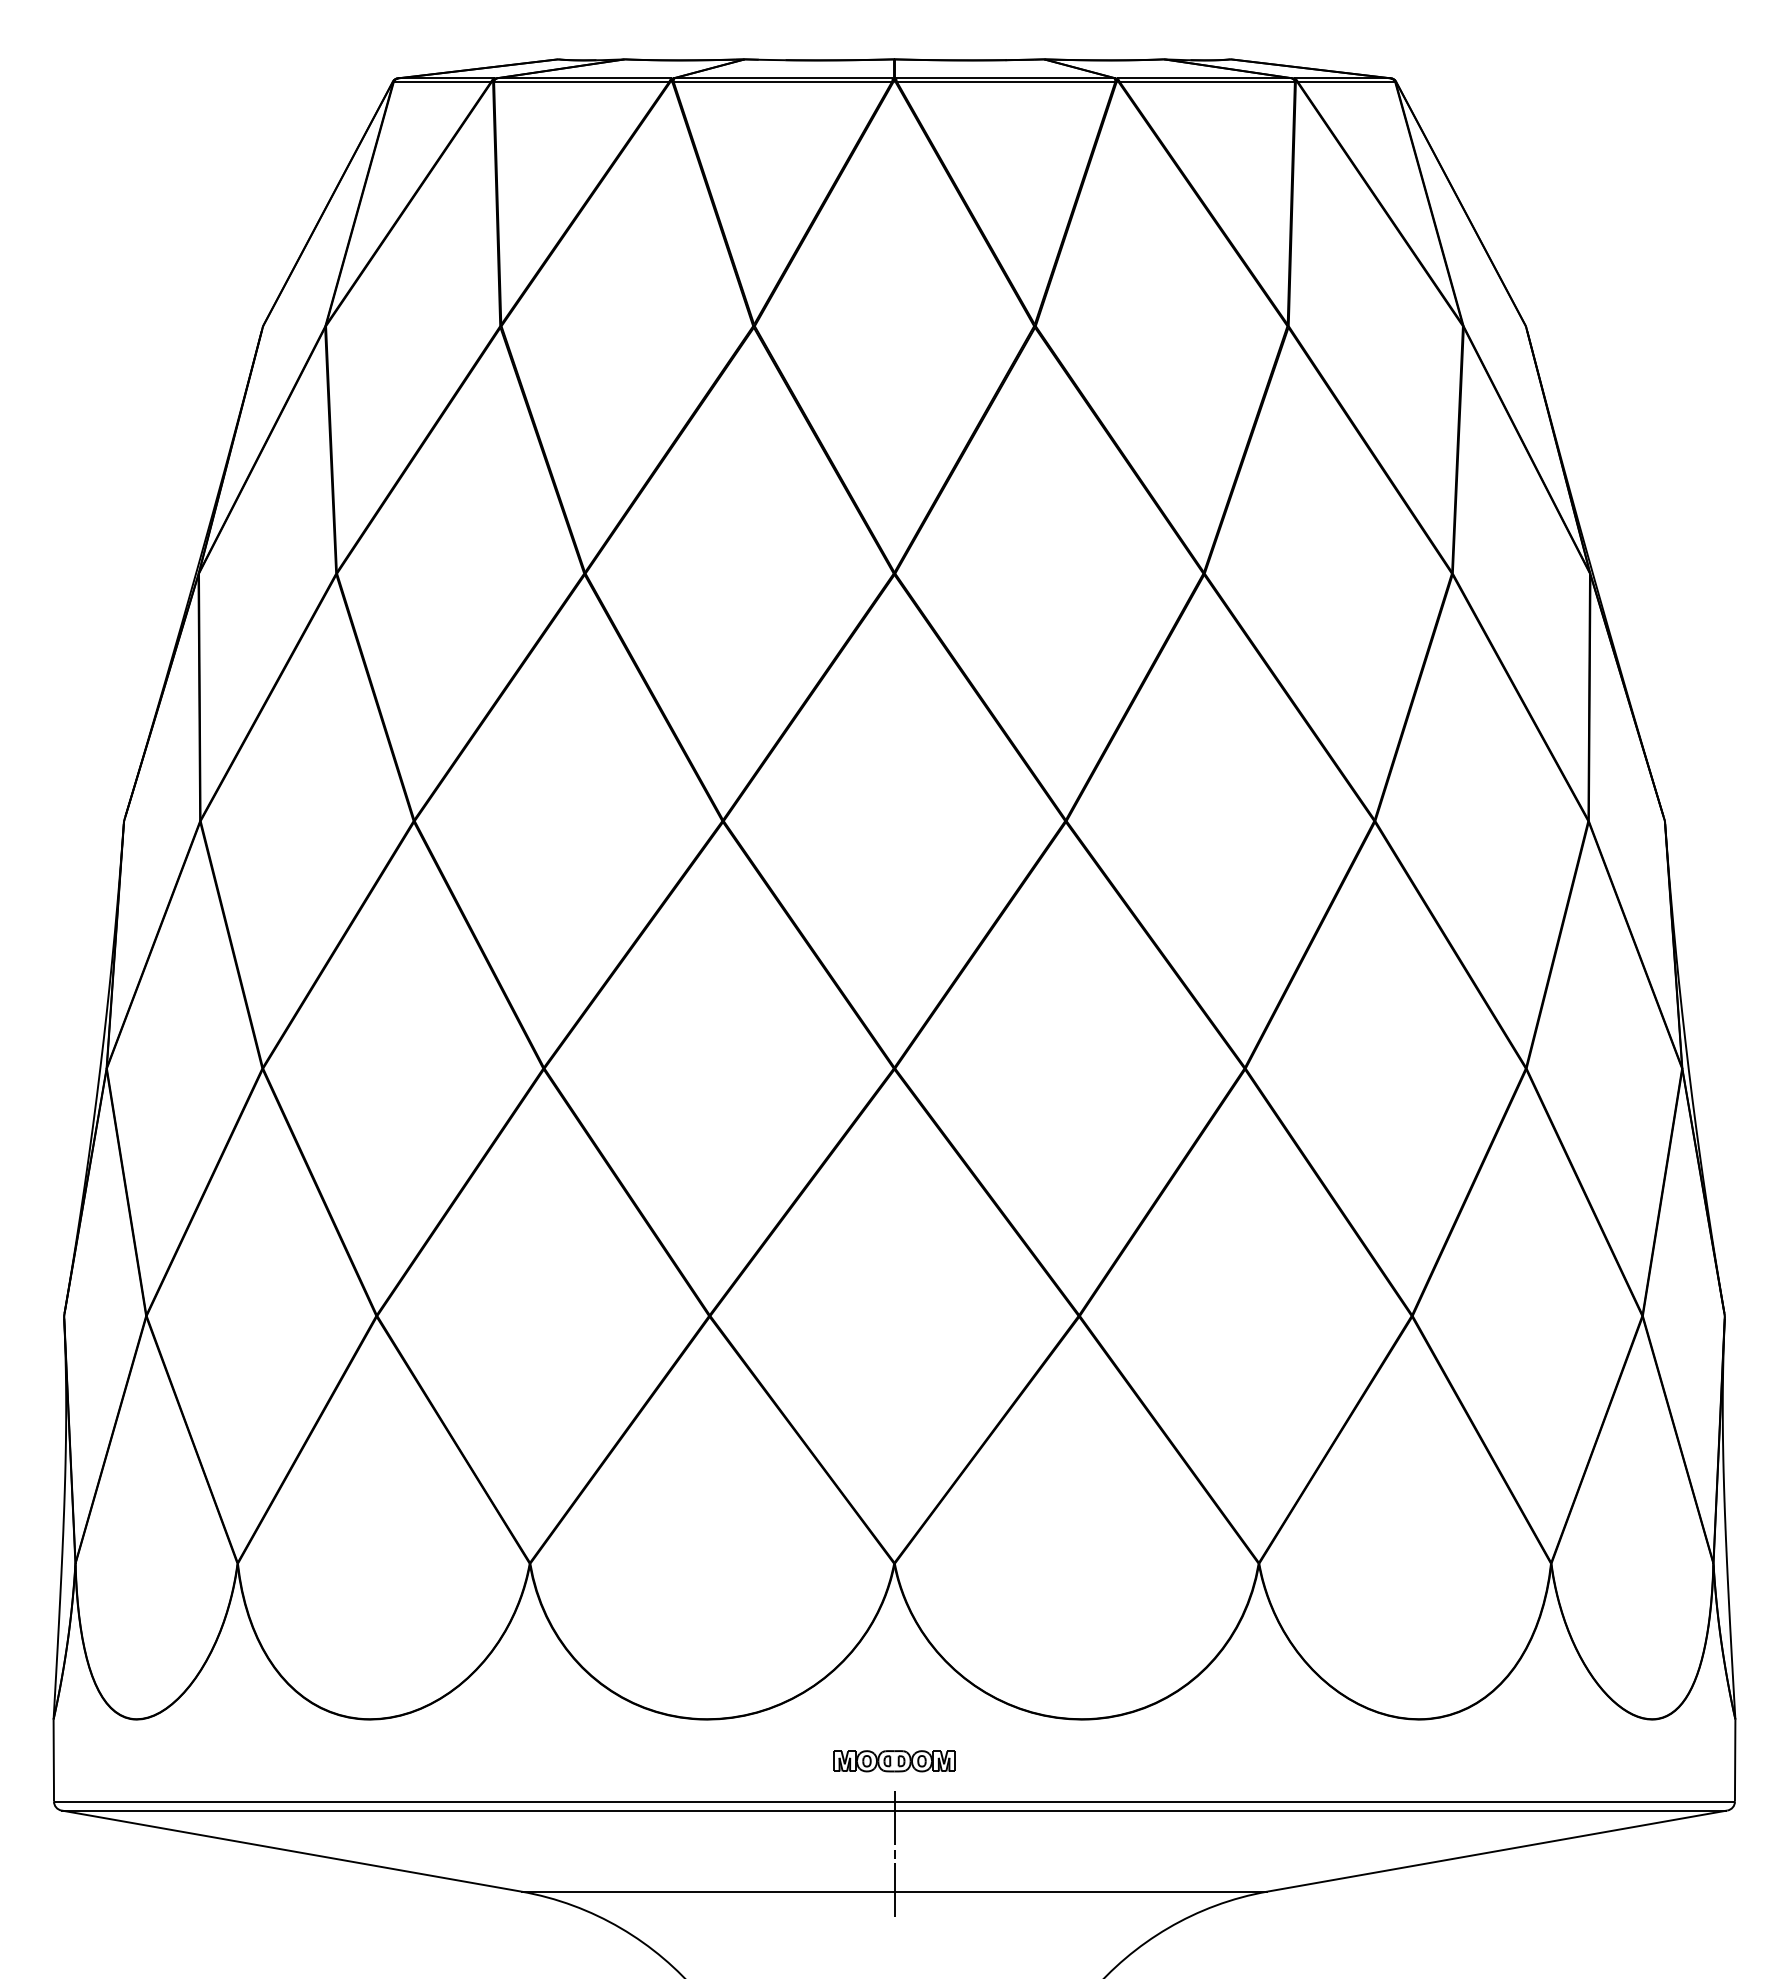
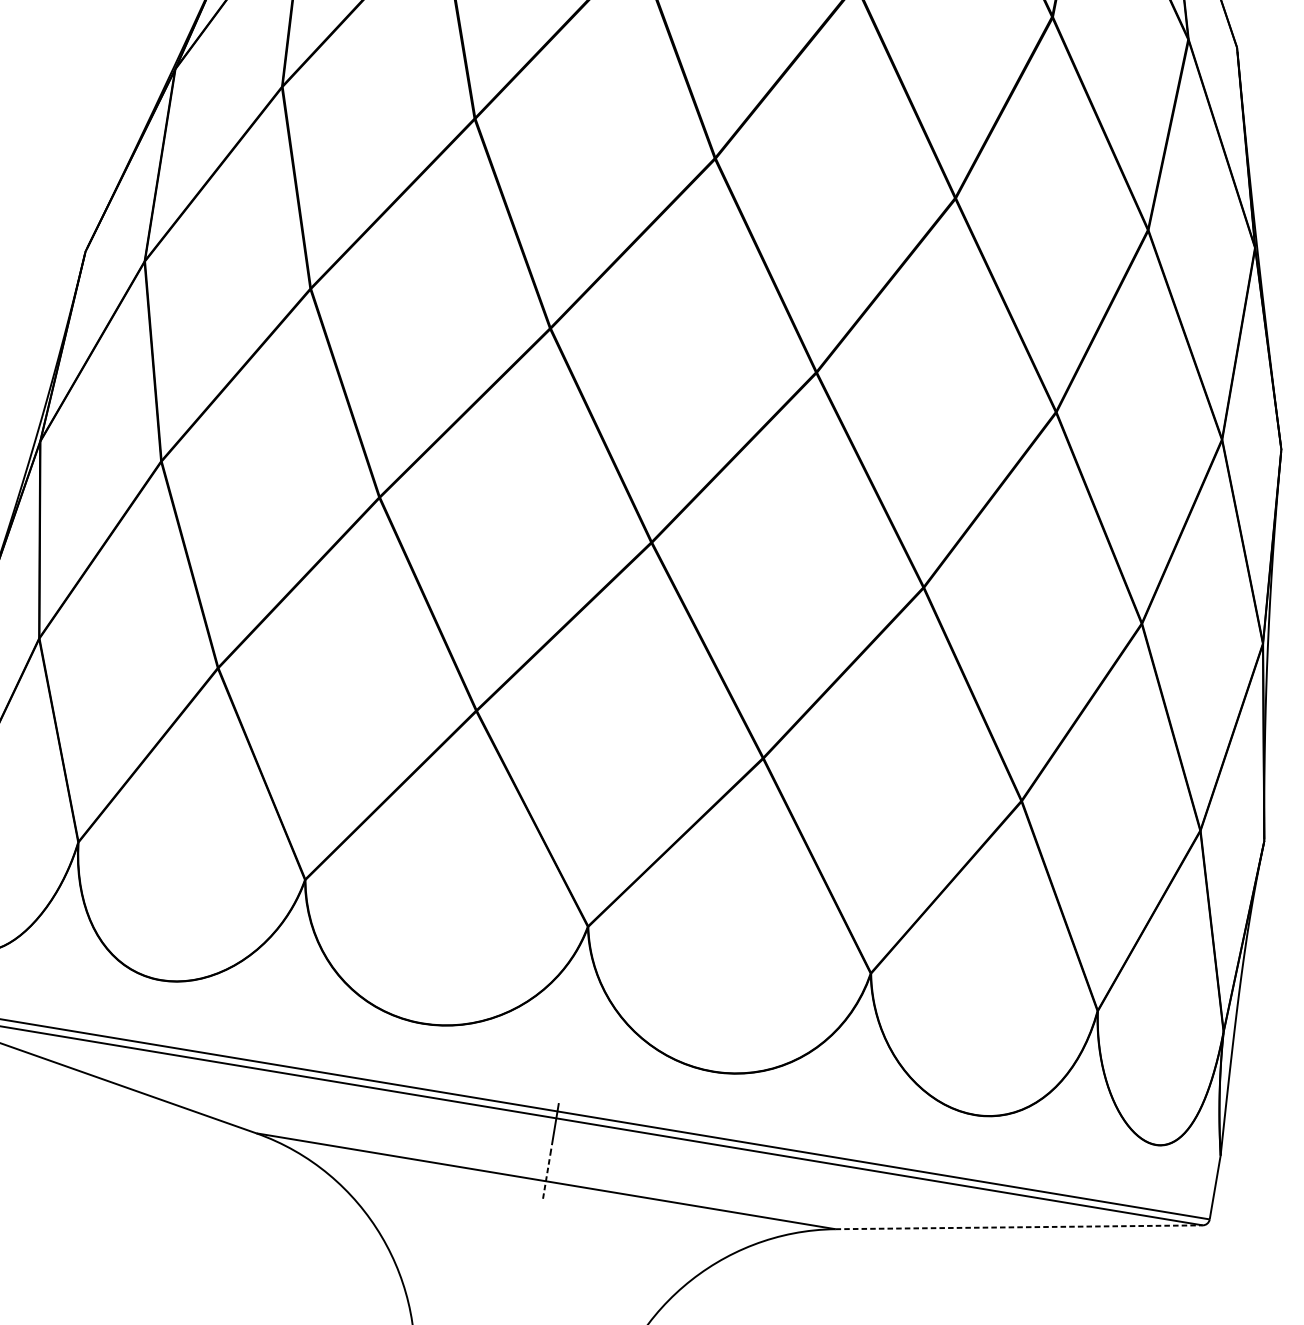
part: (894, 1761) -> (562, 1080), removed
line: (1498, 1850) -> (1019, 1226), solid -> dashed
line: (894, 1890) -> (546, 1180), solid -> dashed

